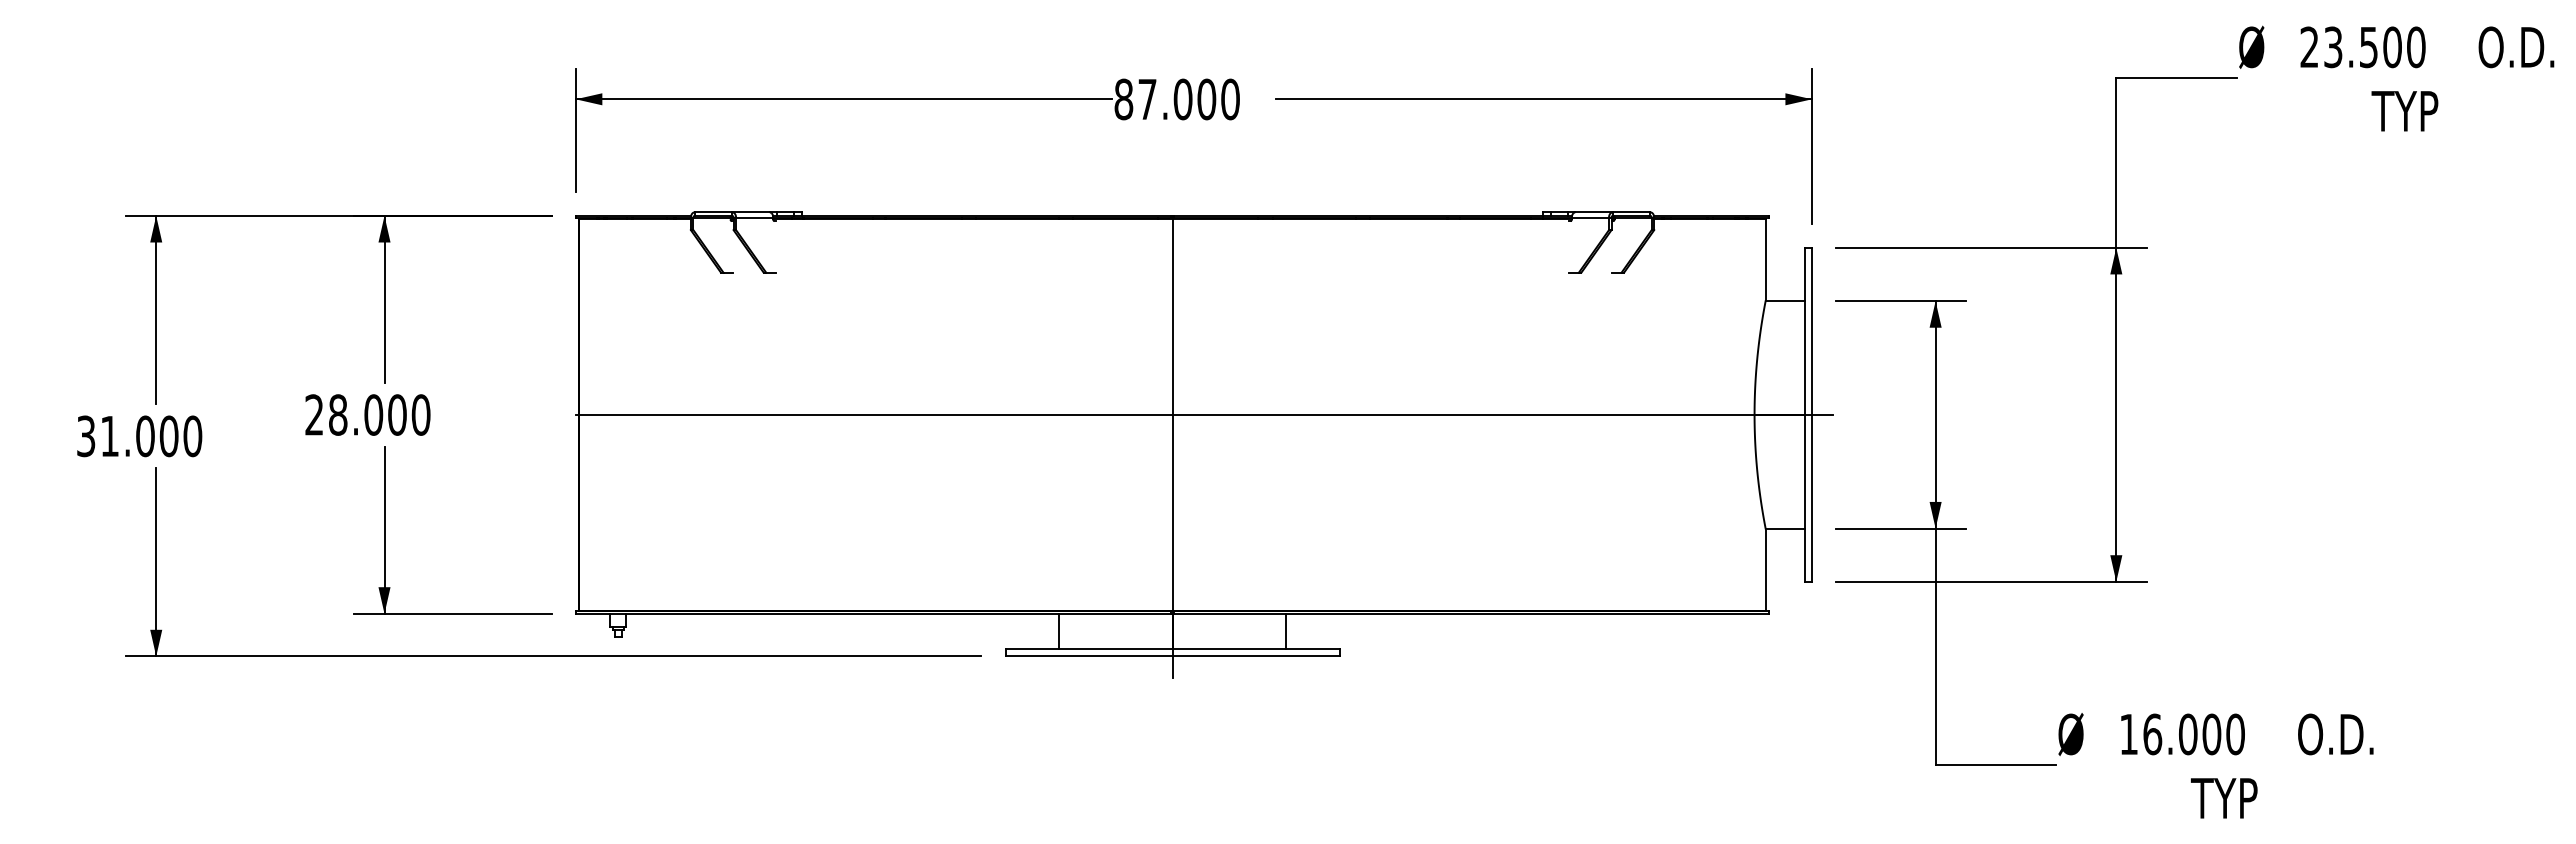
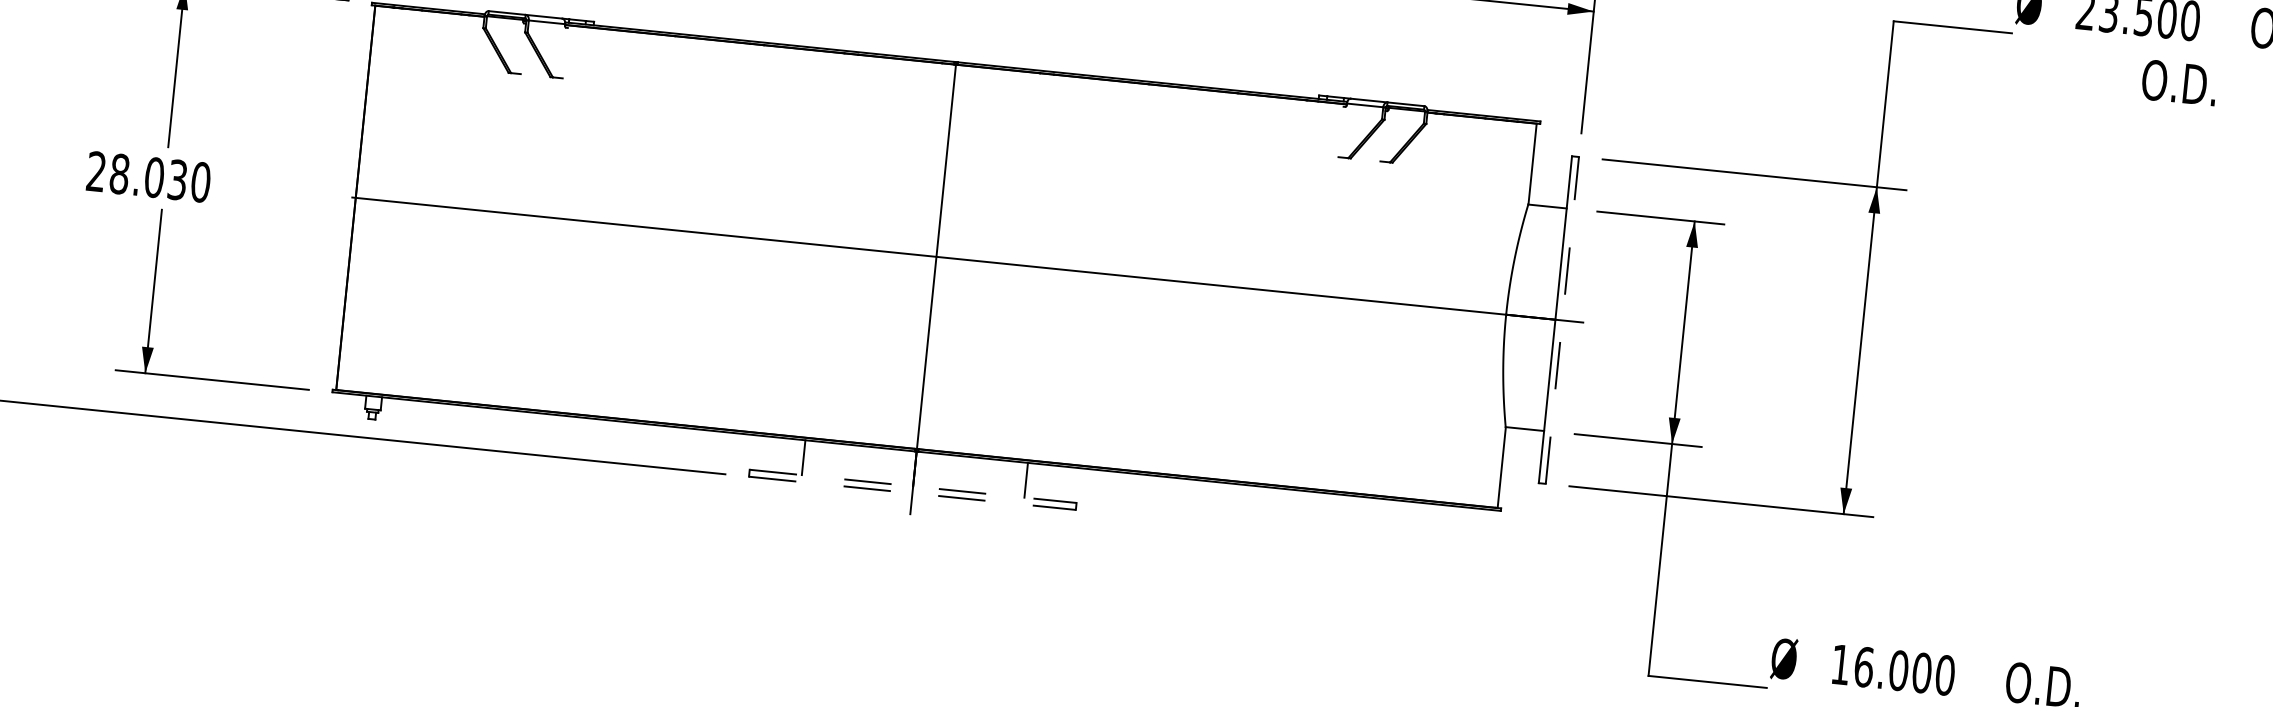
text: (2410, 111) -> (2178, 83), TYP -> O.D.
text: (397, 414) -> (177, 179), 28.000 -> 28.030
line: (1811, 414) -> (1561, 320), solid -> dashed
line: (1172, 649) -> (913, 486), solid -> dashed
line: (1172, 656) -> (912, 493), solid -> dashed

